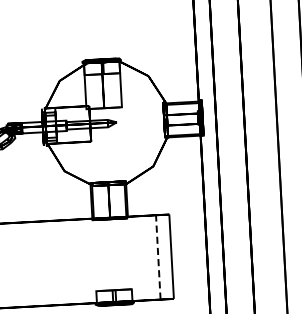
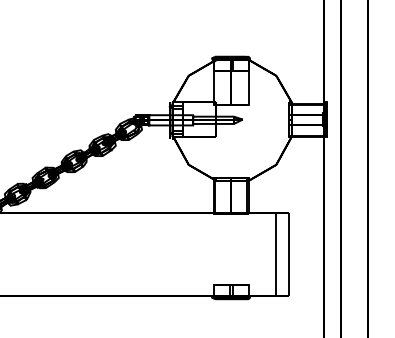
line: (158, 257) -> (276, 254), dashed -> solid

